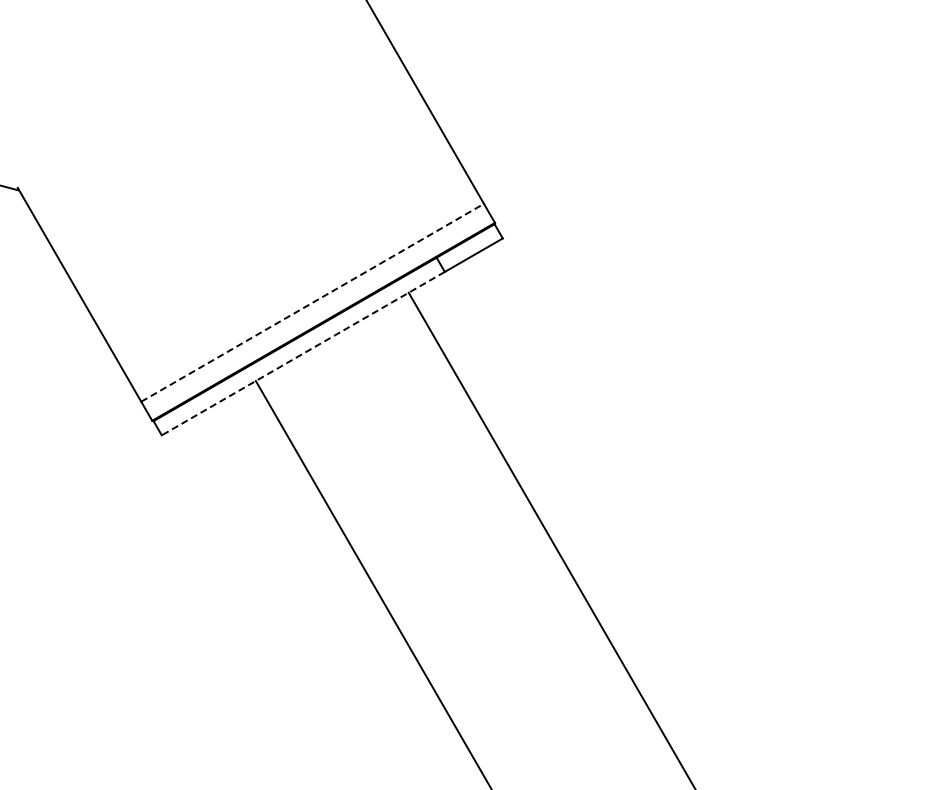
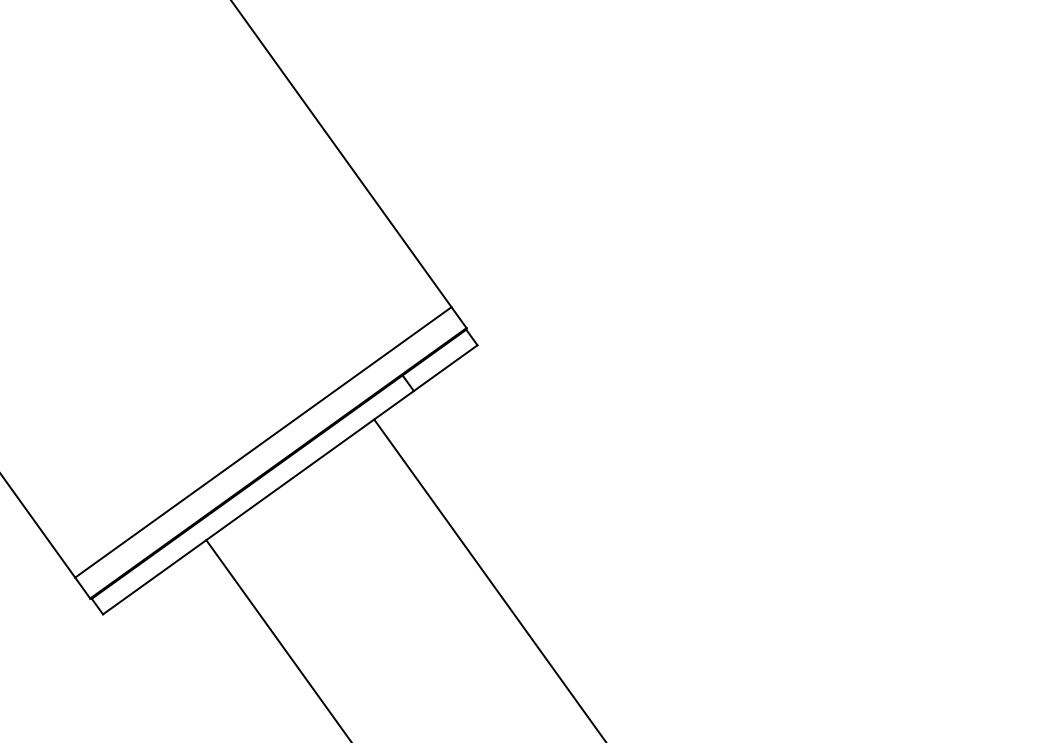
line: (312, 302) -> (263, 442), dashed -> solid
line: (302, 353) -> (257, 502), dashed -> solid

